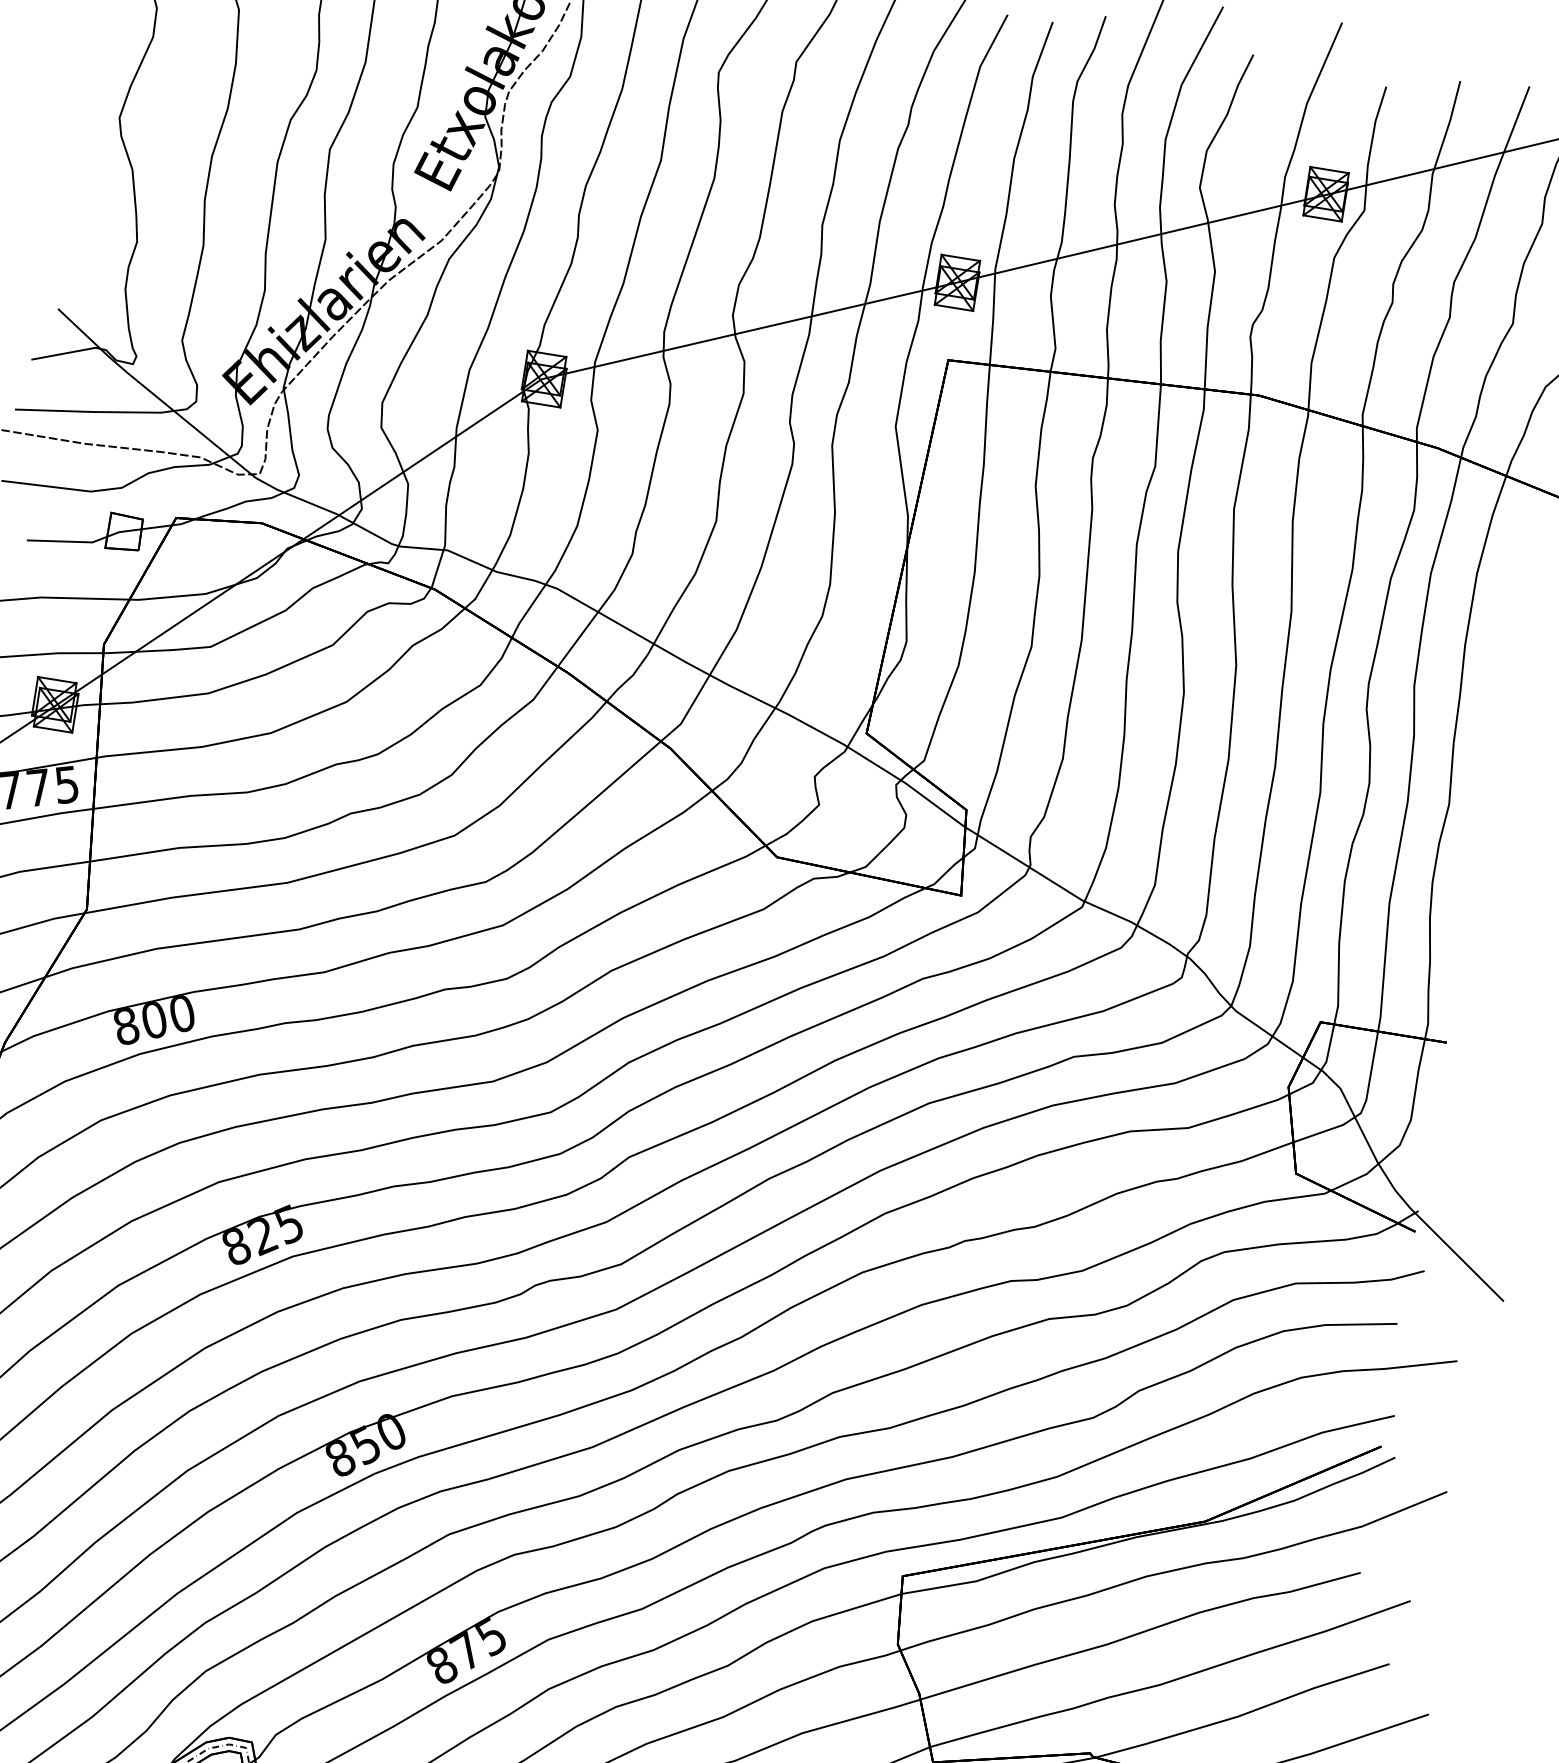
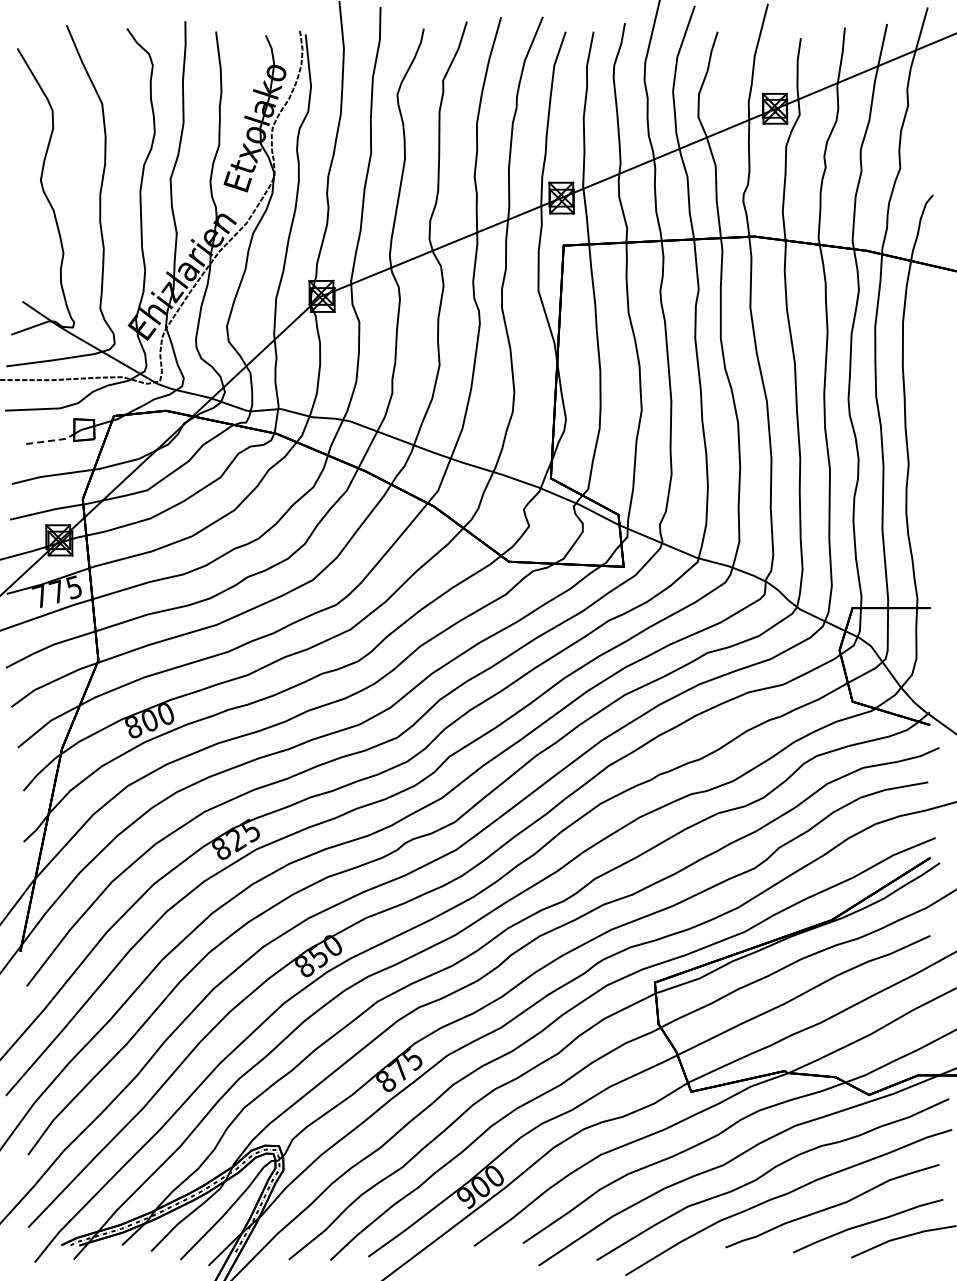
line: (68, 541) -> (51, 440), solid -> dashed

